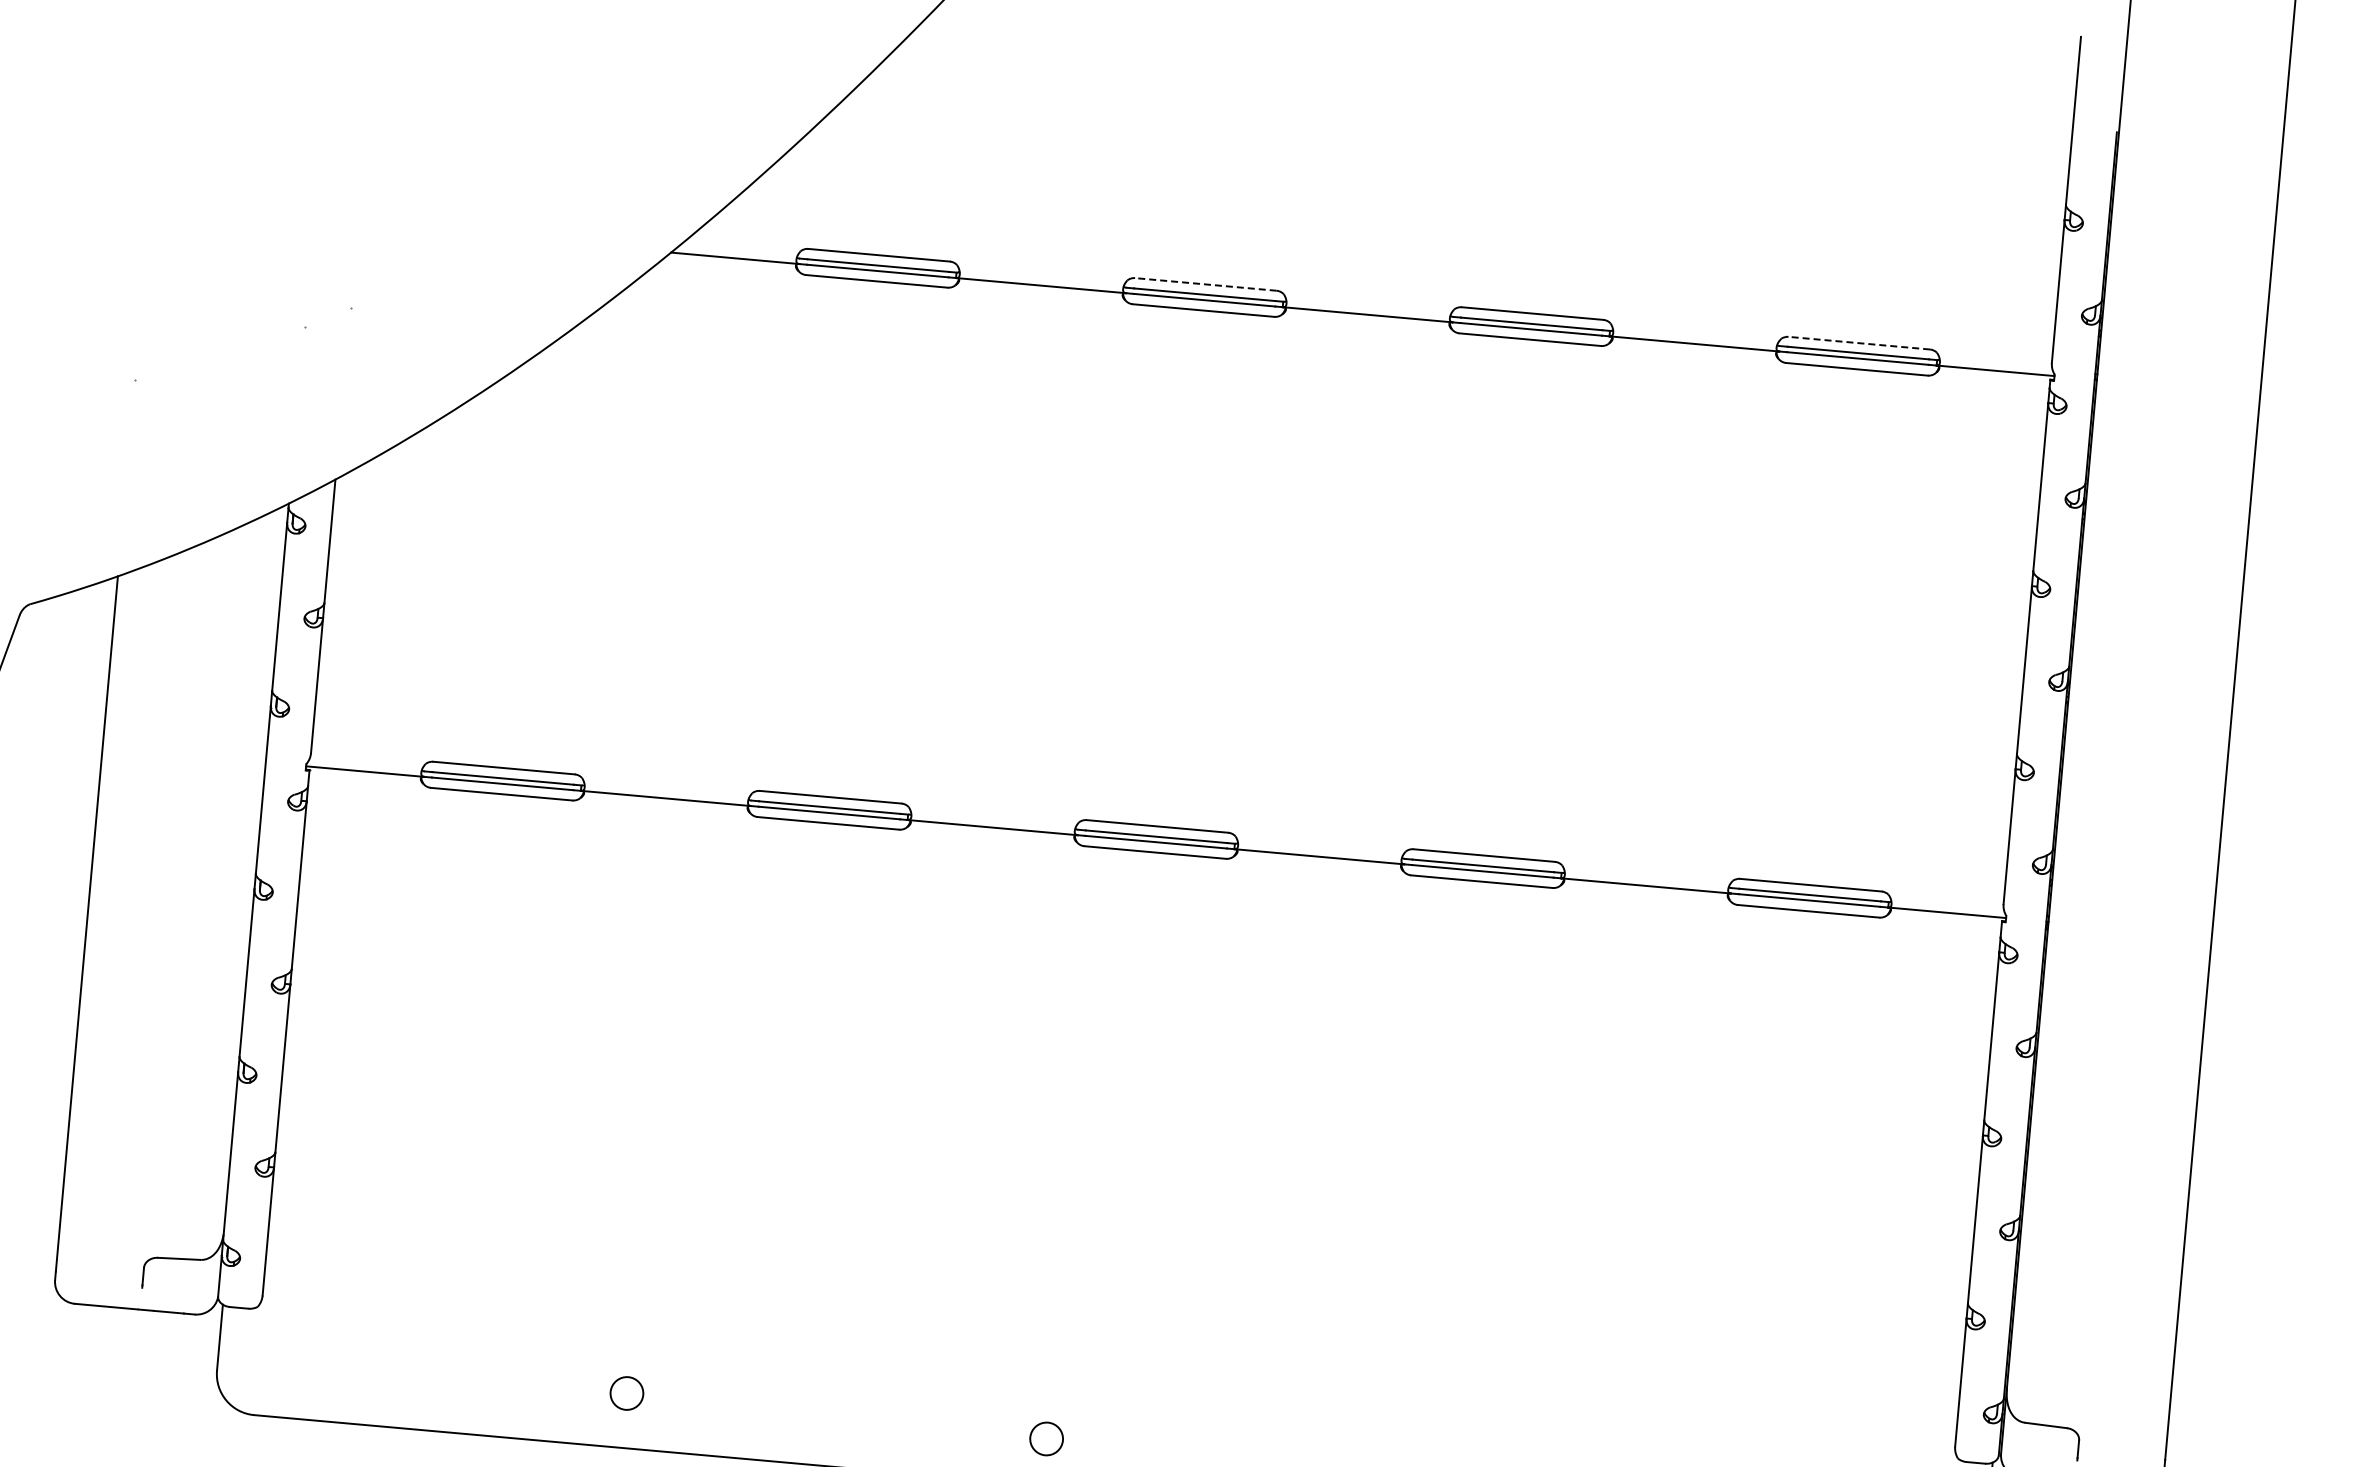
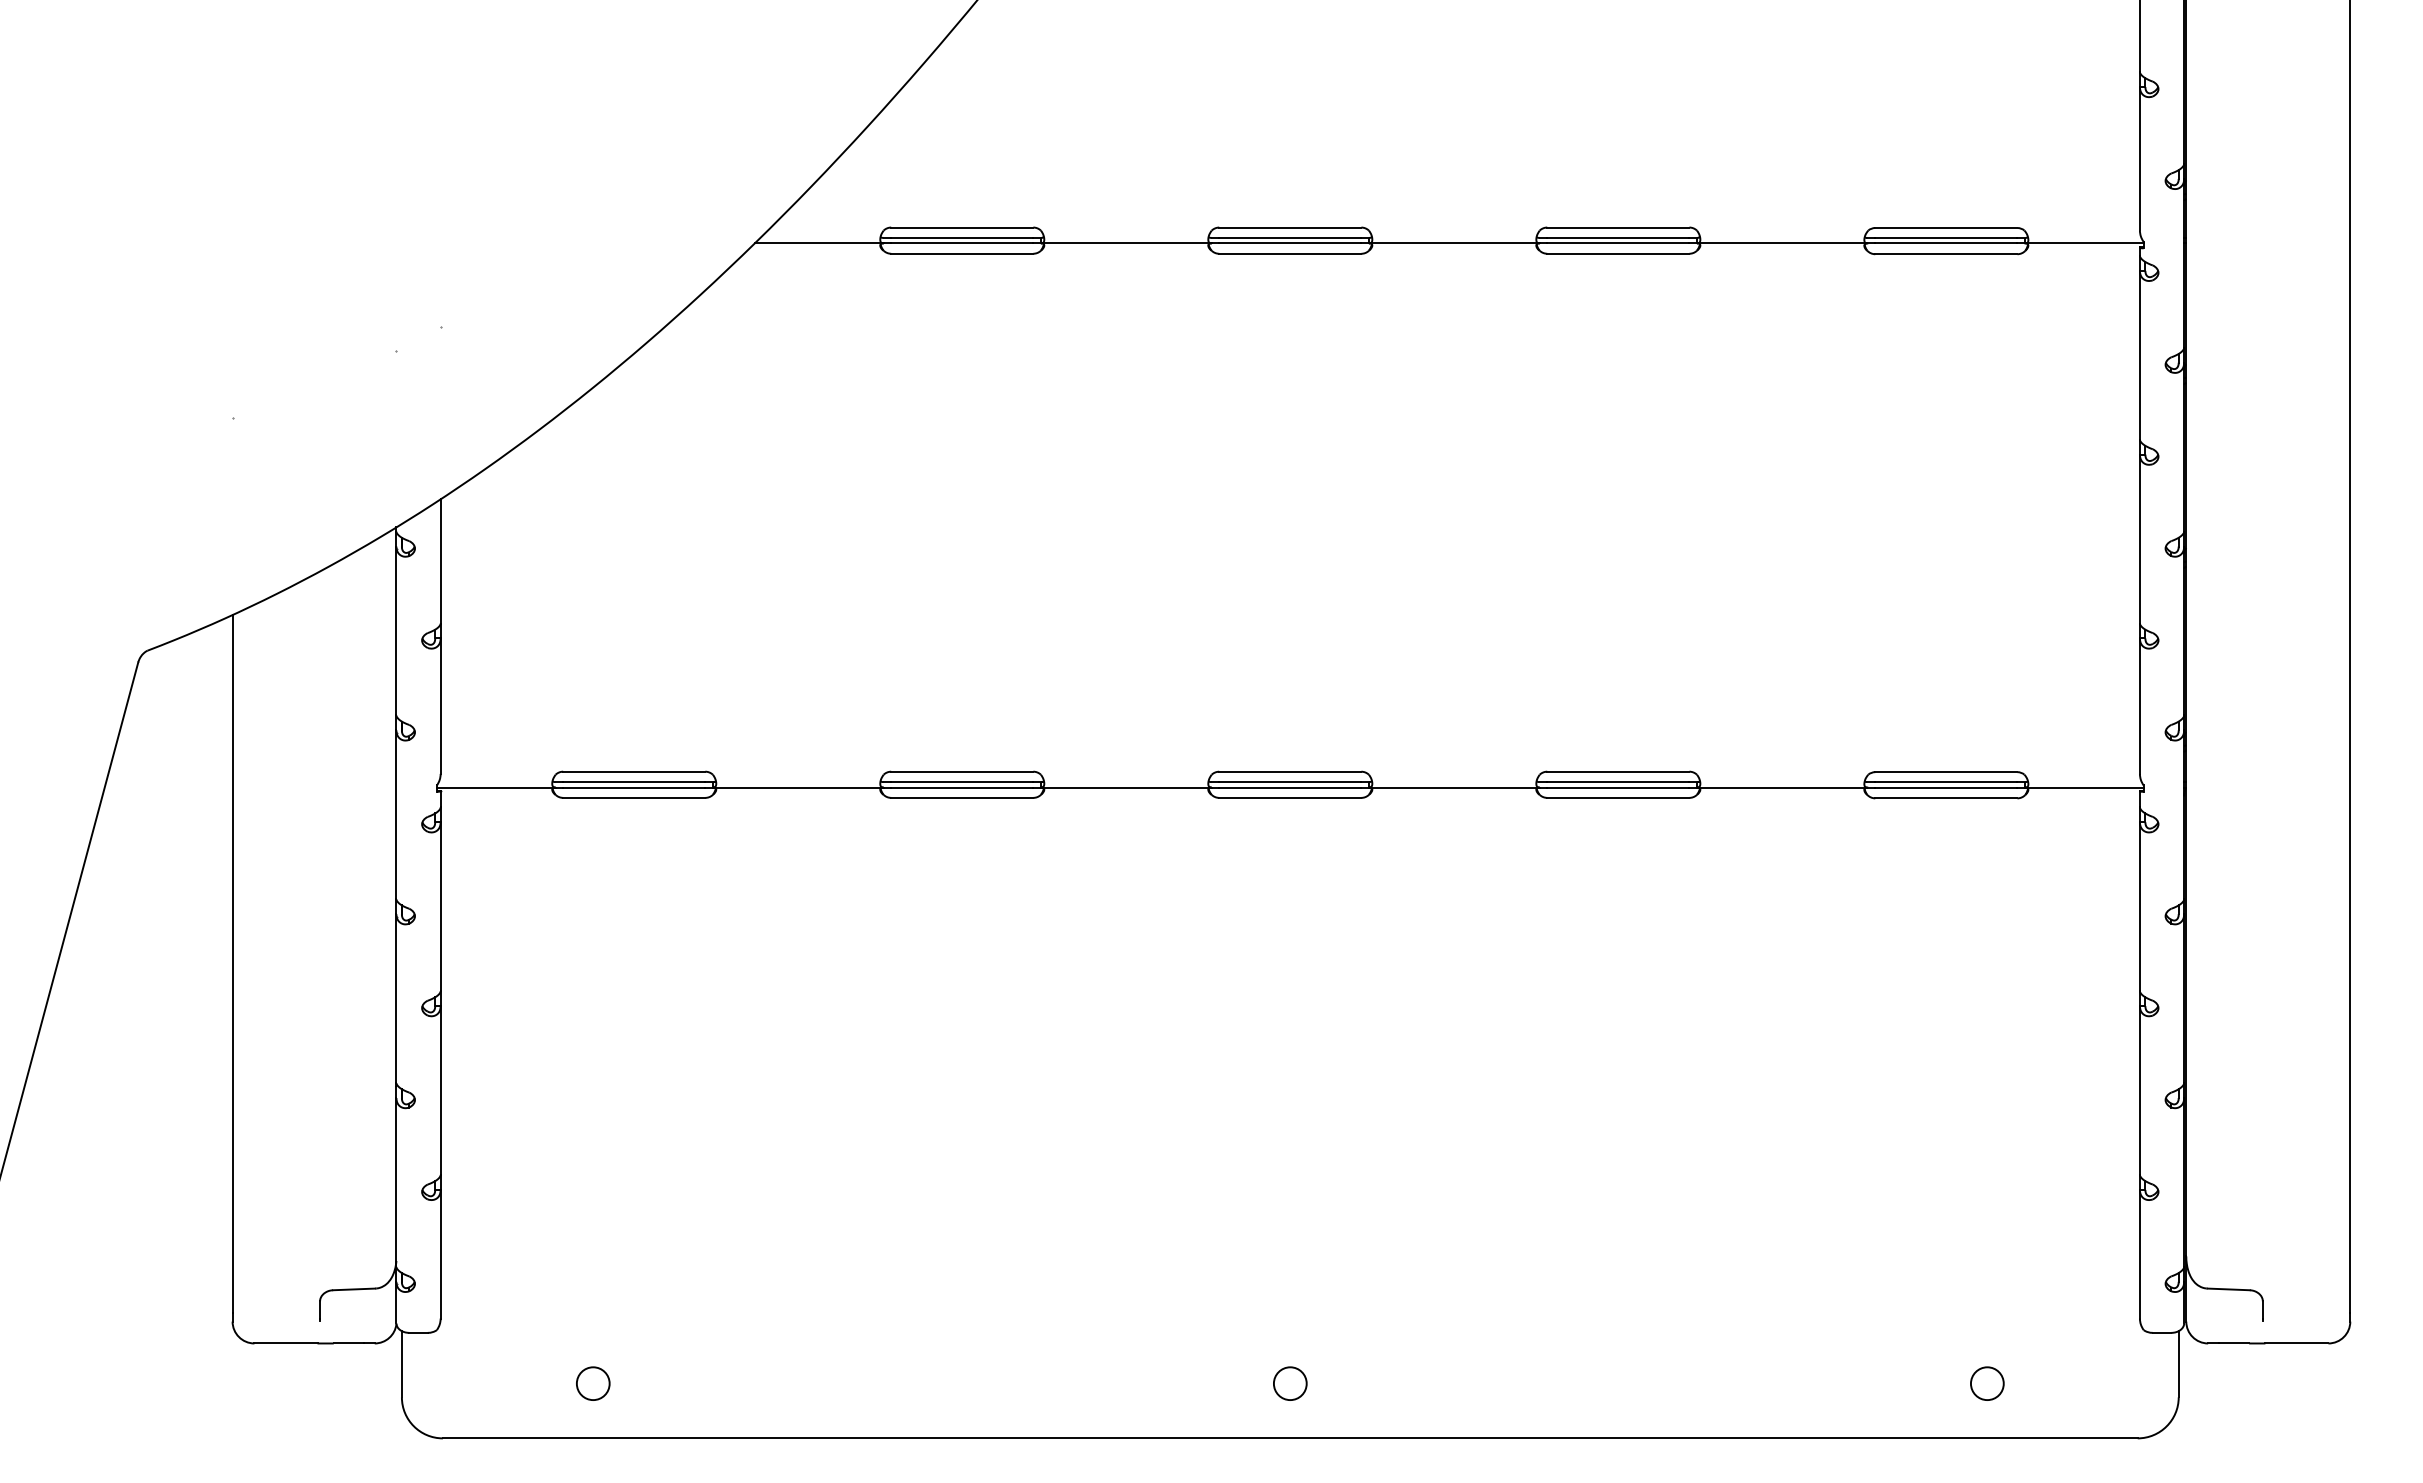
line: (1205, 284) -> (1289, 227), dashed -> solid
line: (1858, 343) -> (1945, 228), dashed -> solid
circle: (627, 1393) -> (593, 1383), moved
circle: (1046, 1438) -> (1290, 1383), moved

